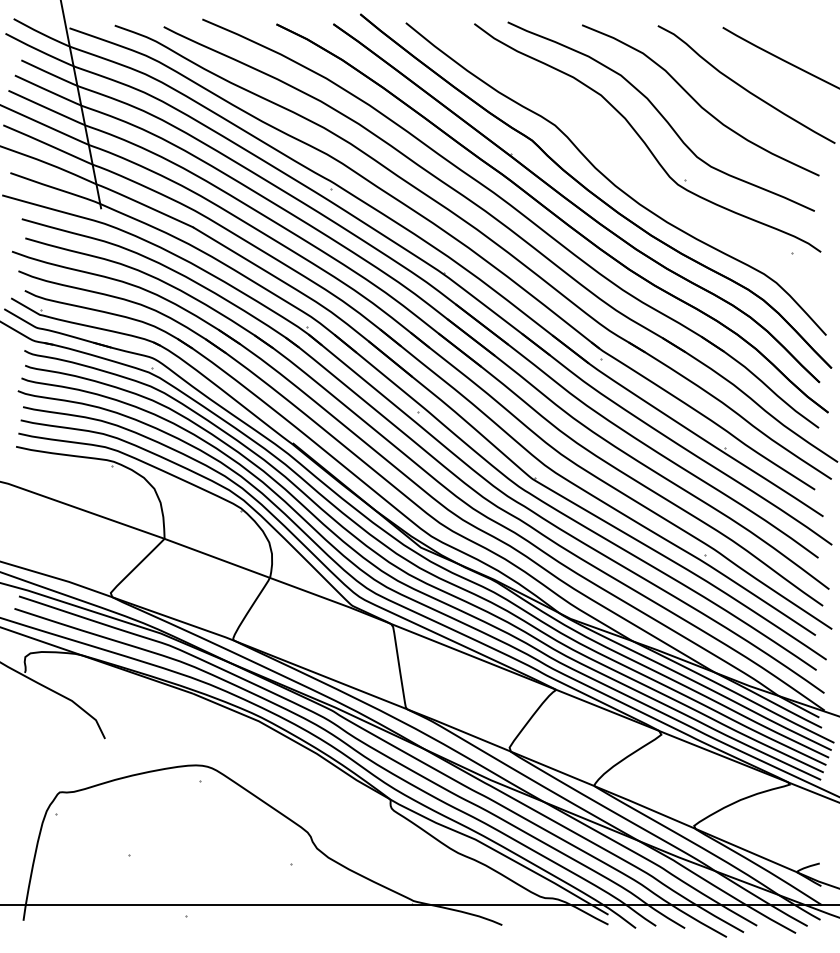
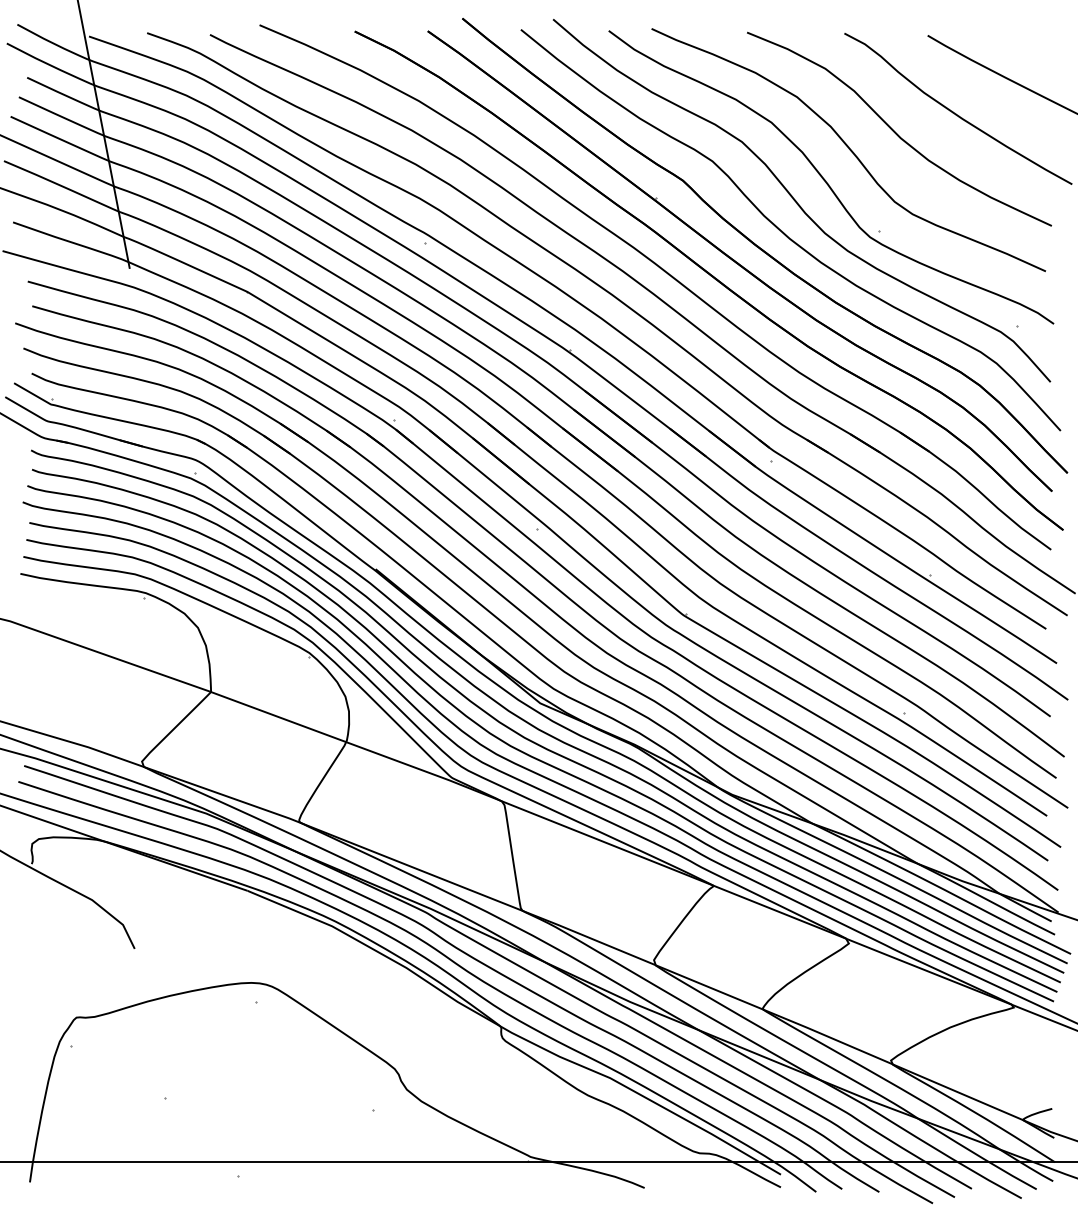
curve: (622, 158) -> (798, 203), added

